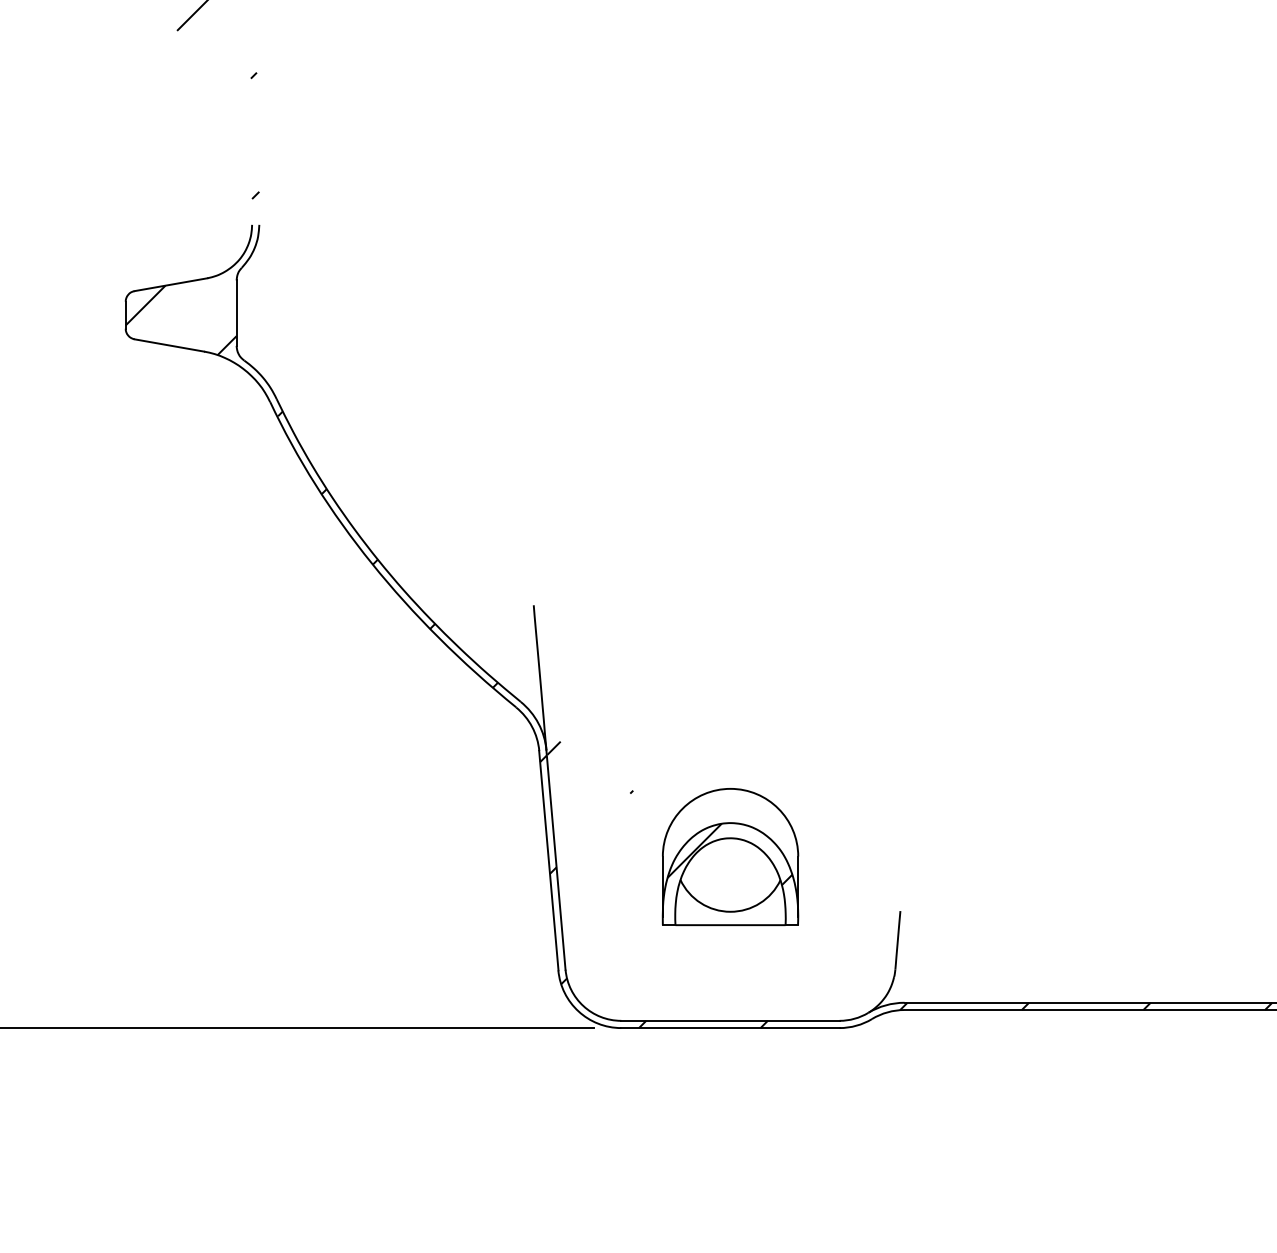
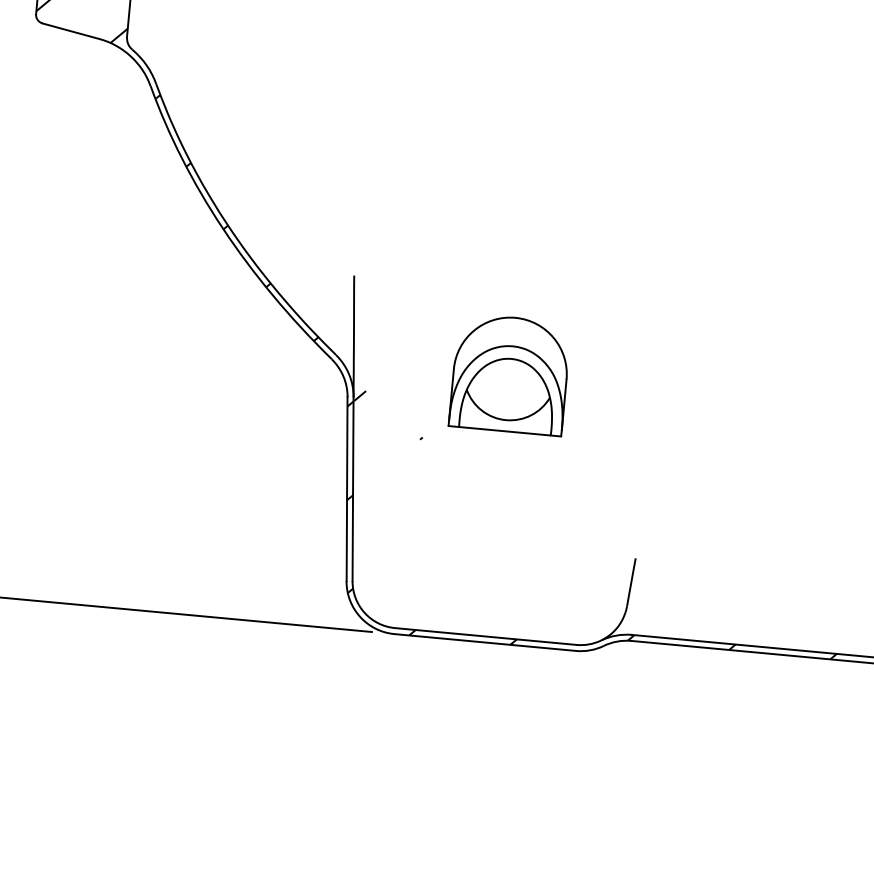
part: (730, 857) -> (510, 374), moved

